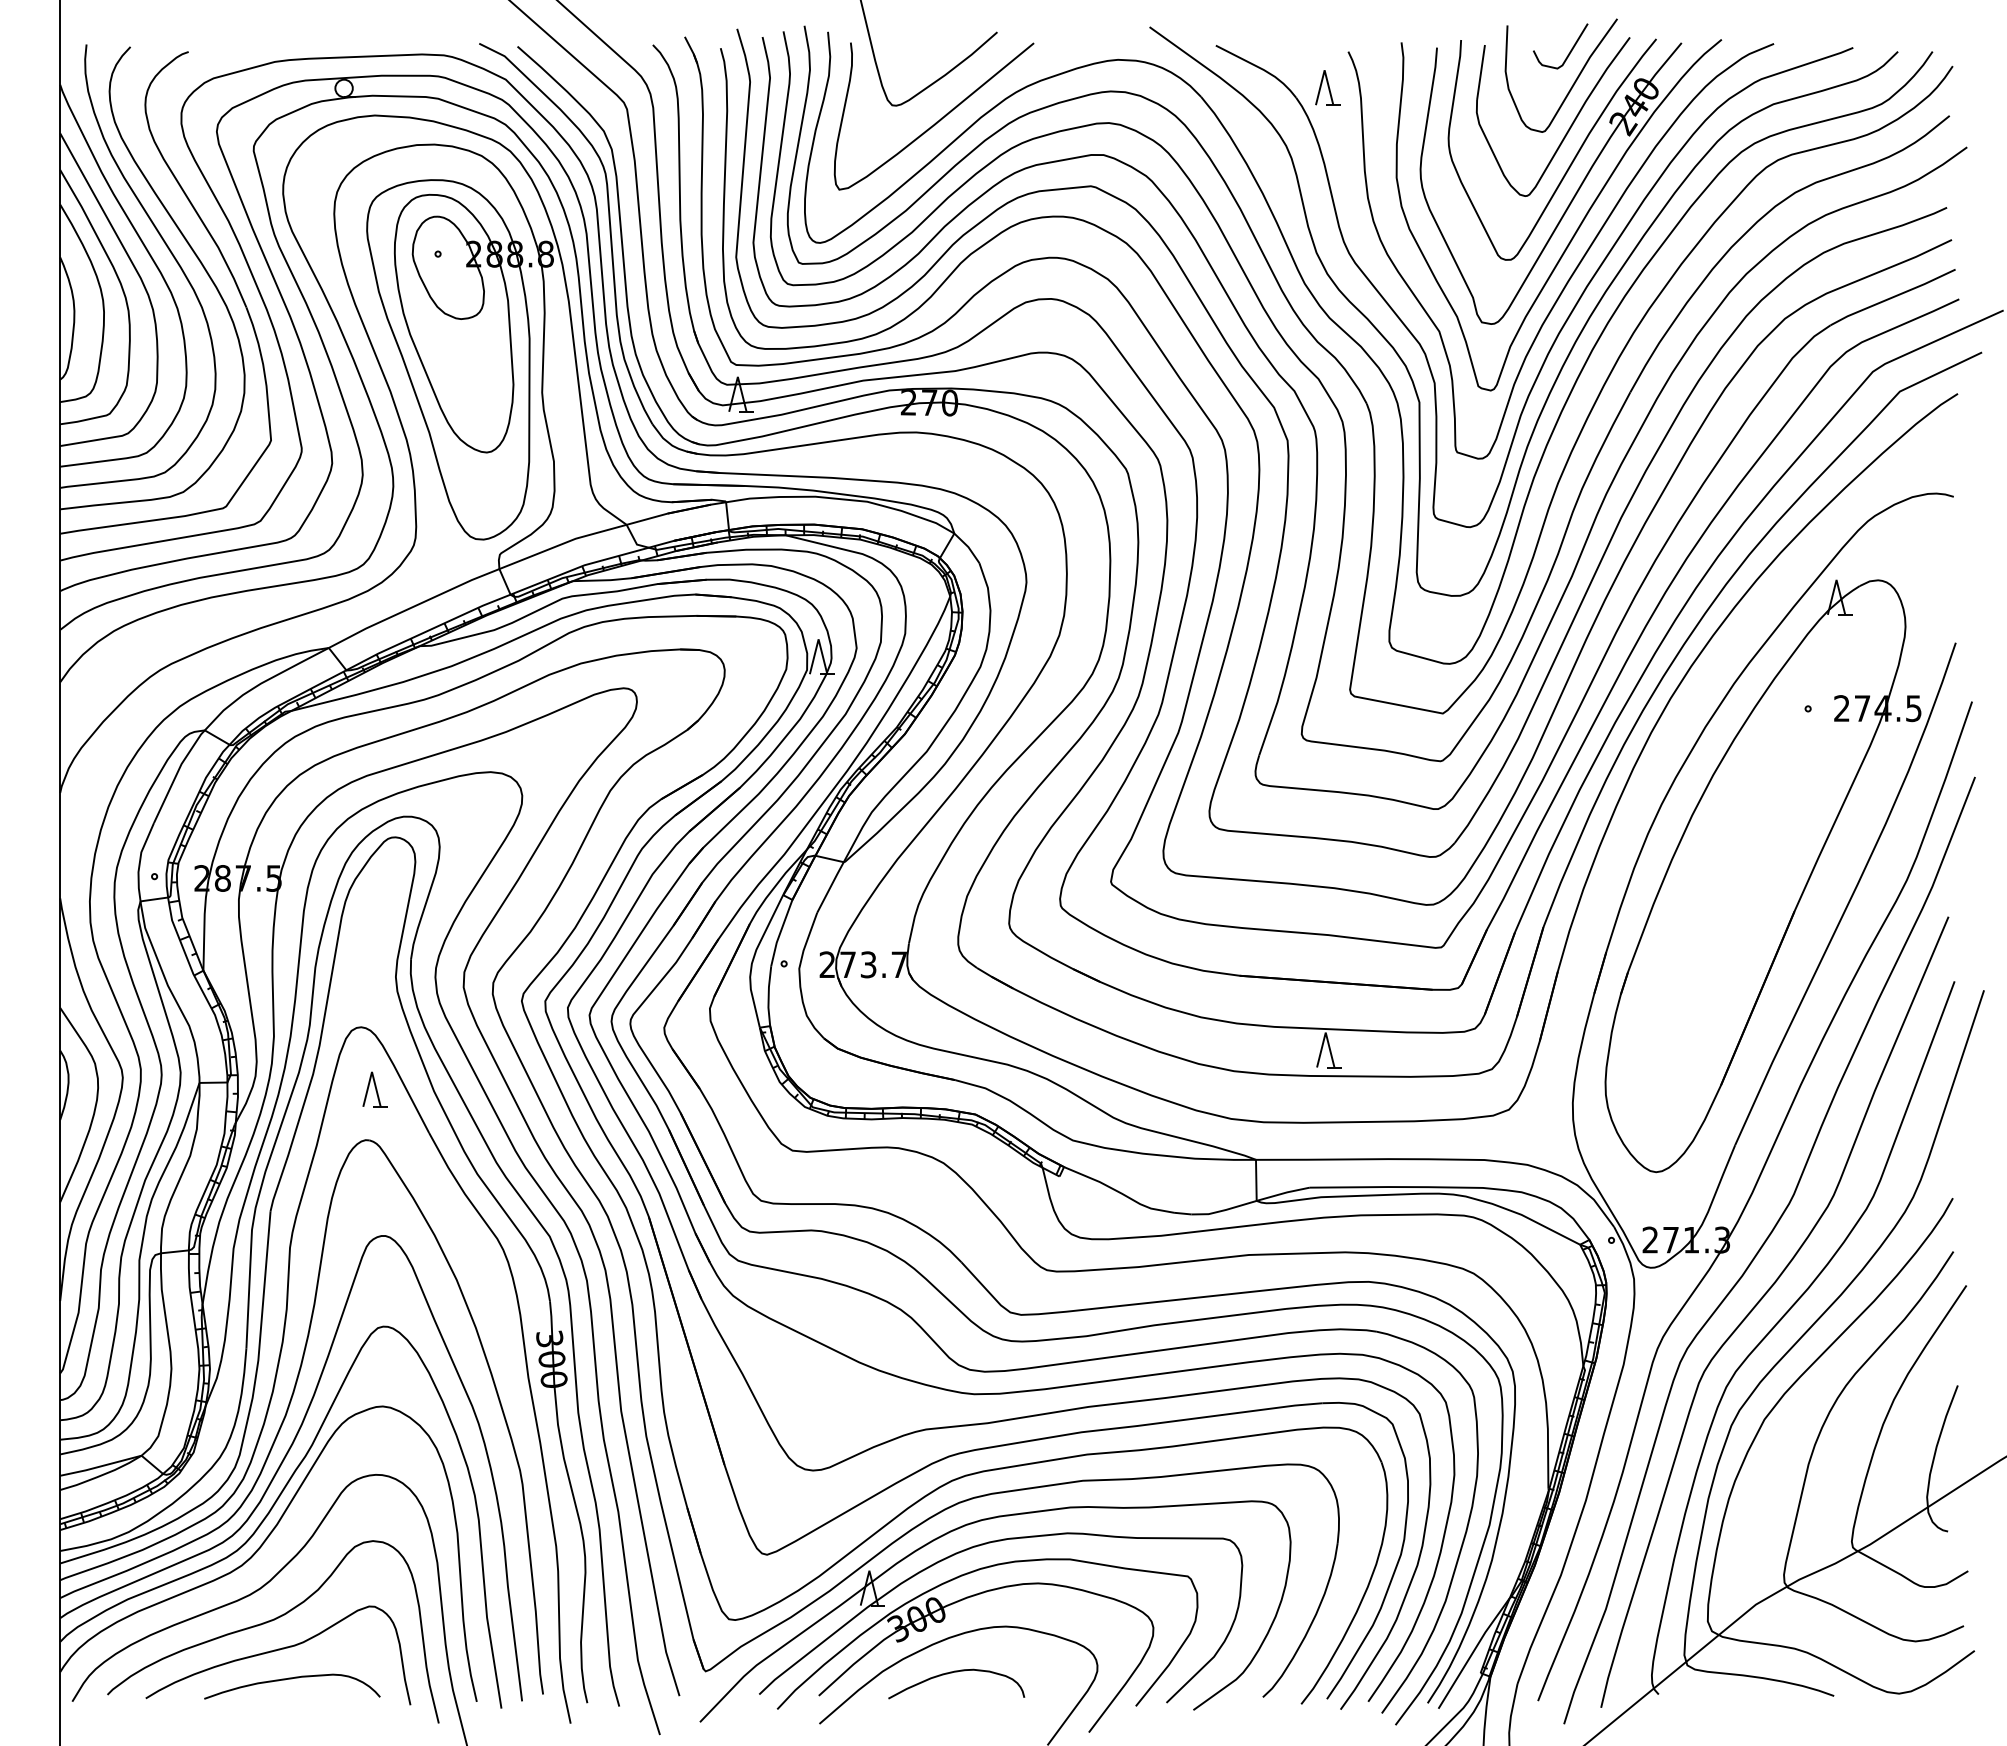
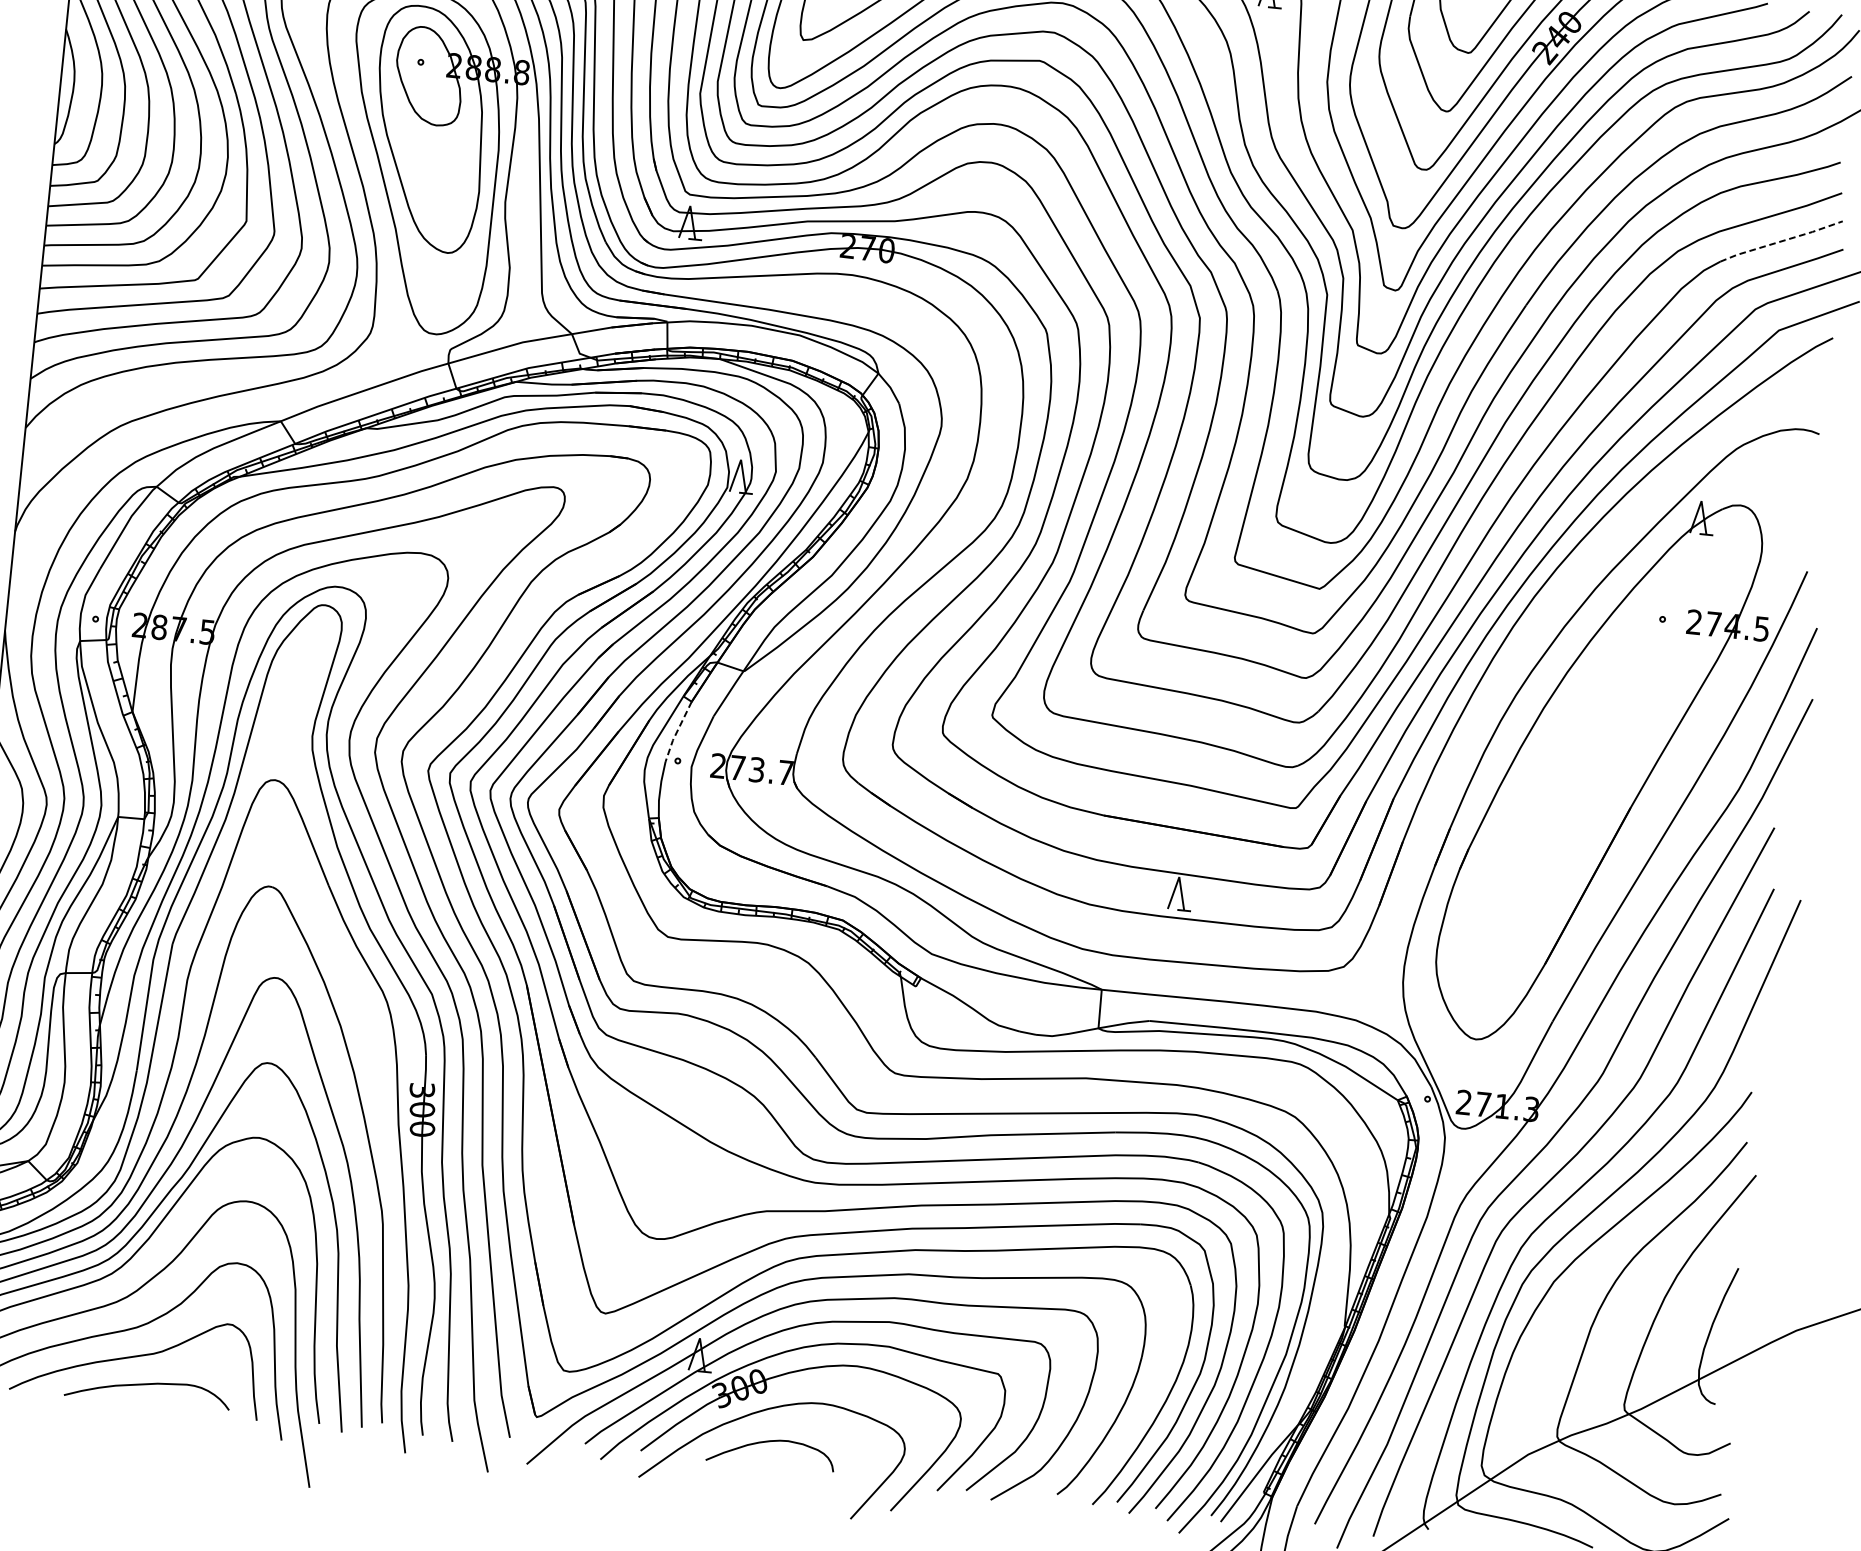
line: (1893, 297) -> (1781, 241), solid -> dashed
line: (780, 933) -> (677, 732), solid -> dashed
part: (374, 1089) -> (281, 839), removed

